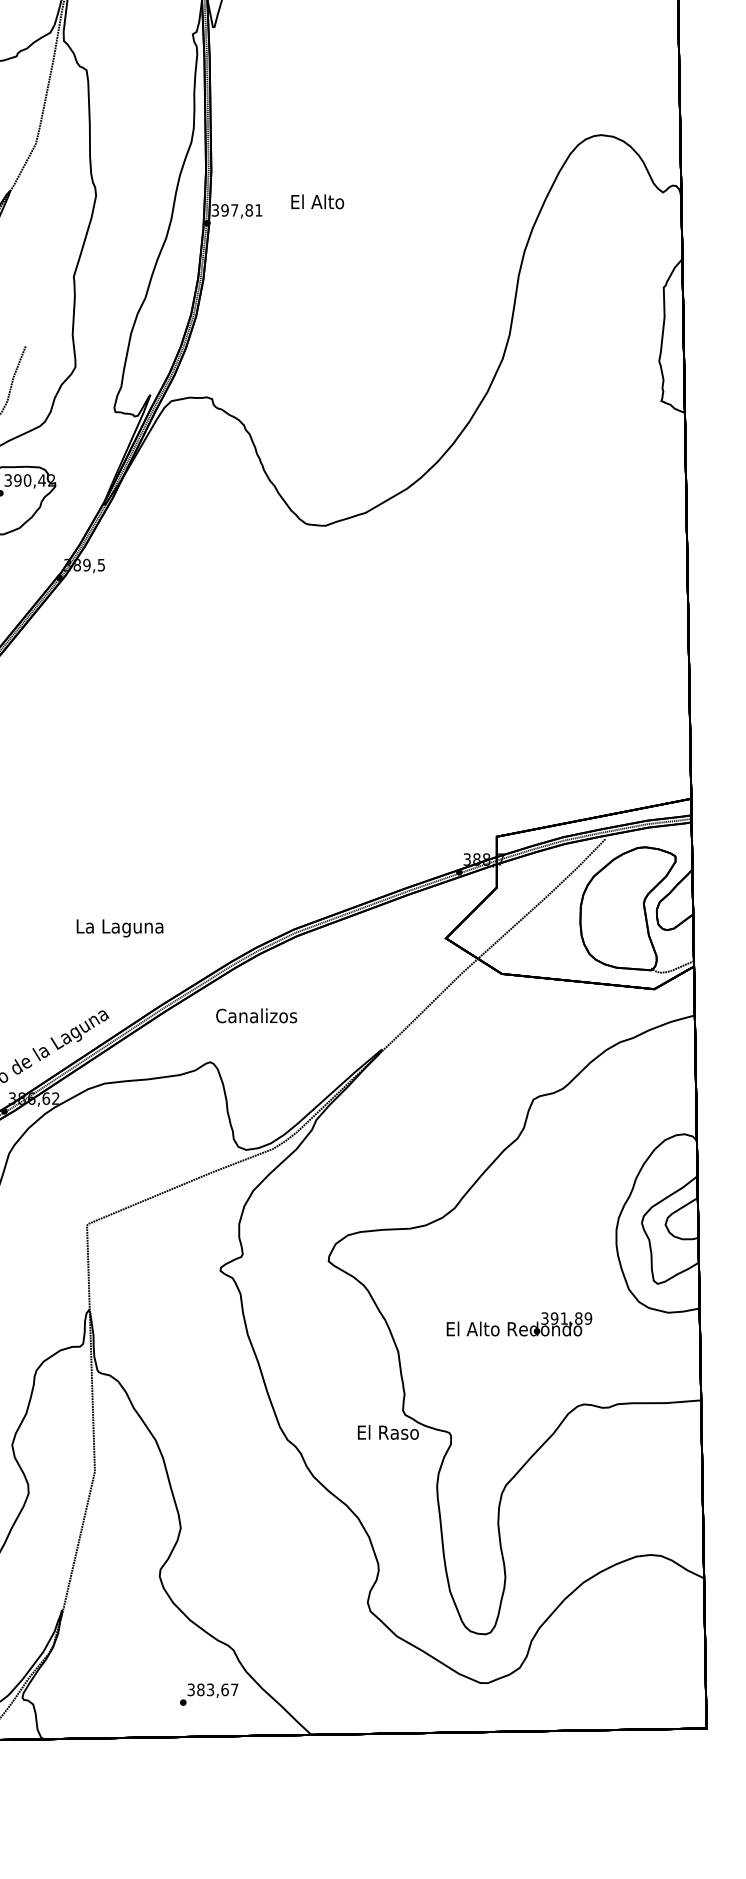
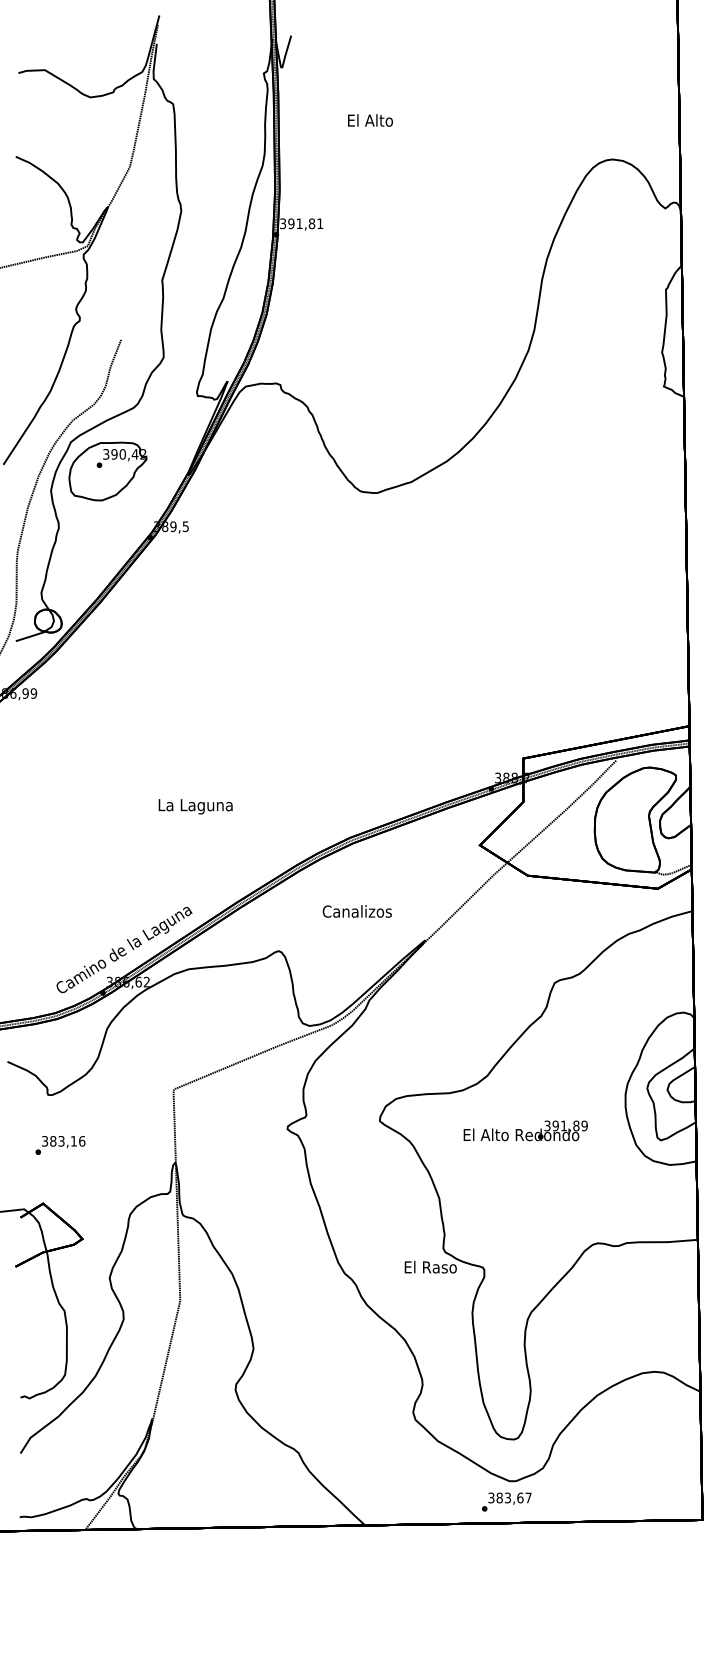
text: (317, 201) -> (370, 120), moved
text: (234, 210) -> (299, 223), 397,81 -> 391,81
text: (119, 928) -> (195, 806), moved
text: (255, 1015) -> (356, 911), moved
text: (519, 1323) -> (525, 1130), moved
text: (208, 1693) -> (506, 1501), moved

